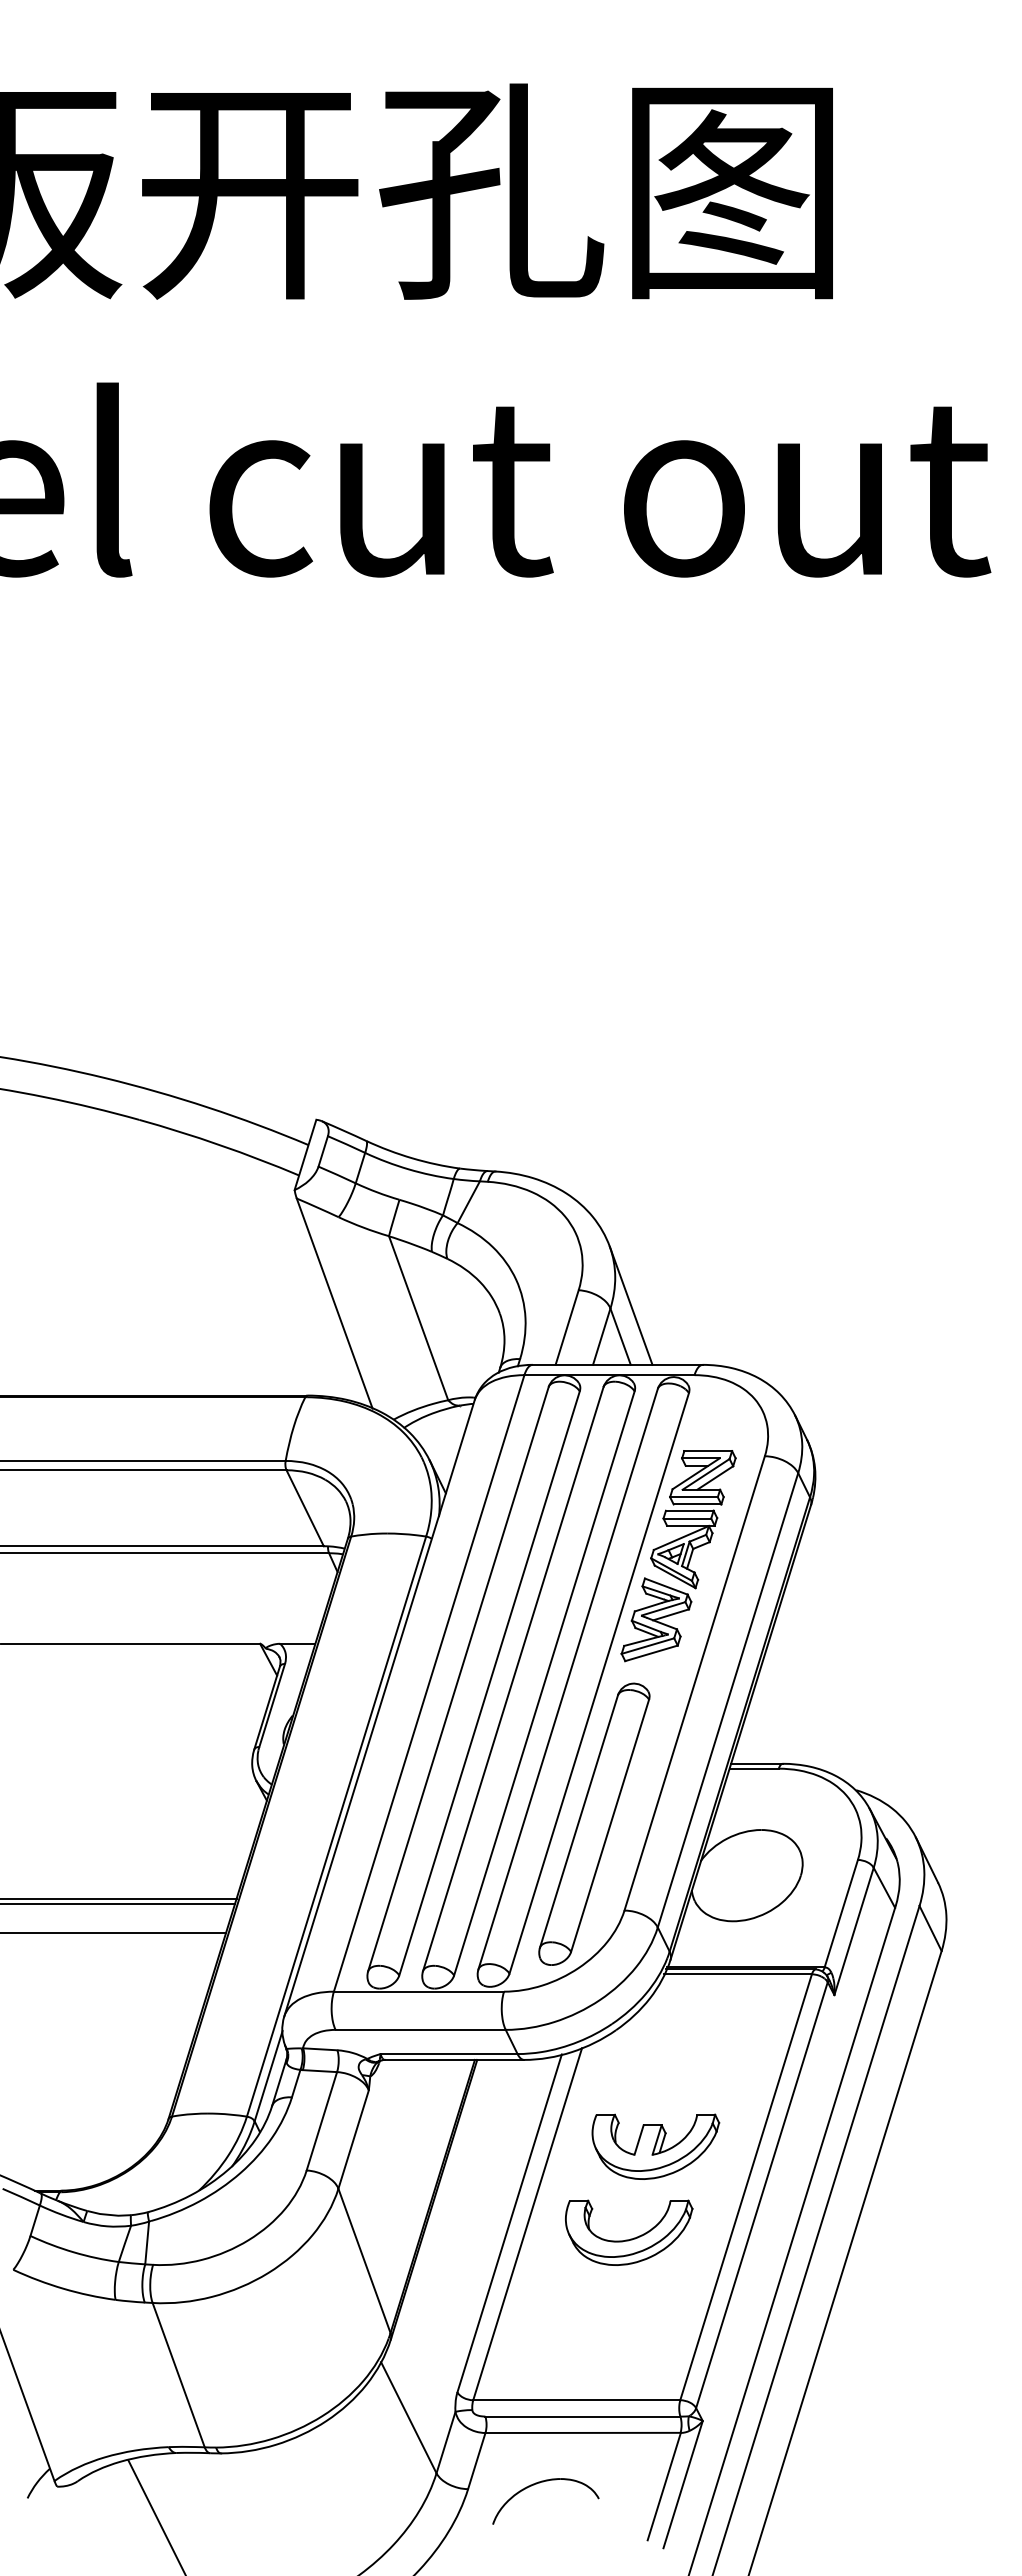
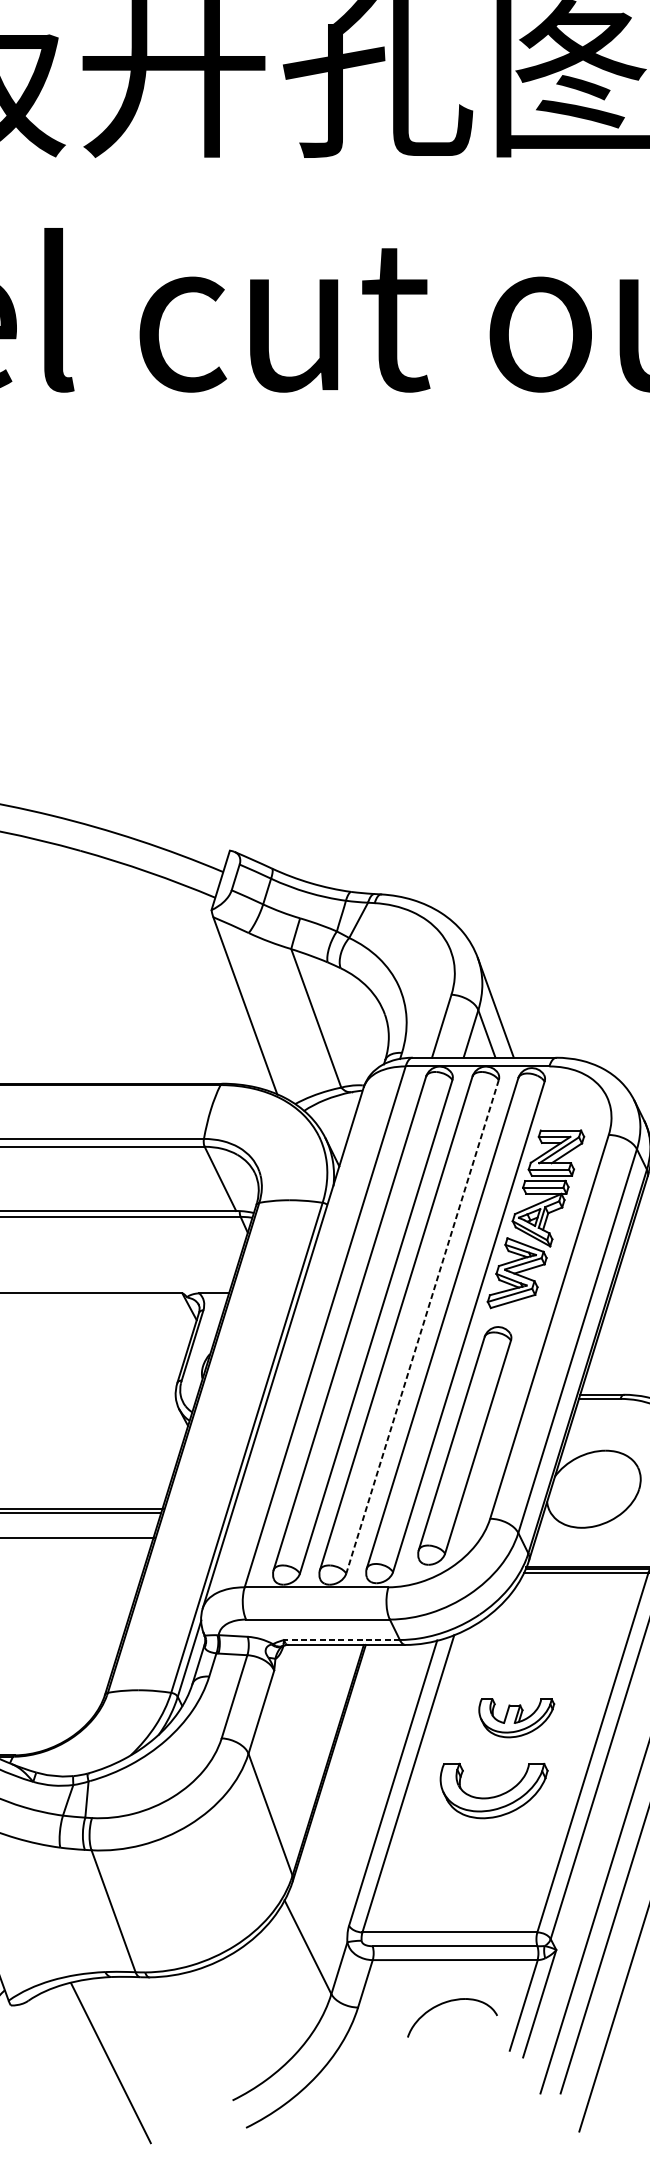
line: (544, 1683) -> (422, 1326), solid -> dashed
line: (448, 2054) -> (341, 1640), solid -> dashed
part: (655, 2146) -> (516, 1718), size x0.7
part: (539, 2483) -> (447, 2002), moved

